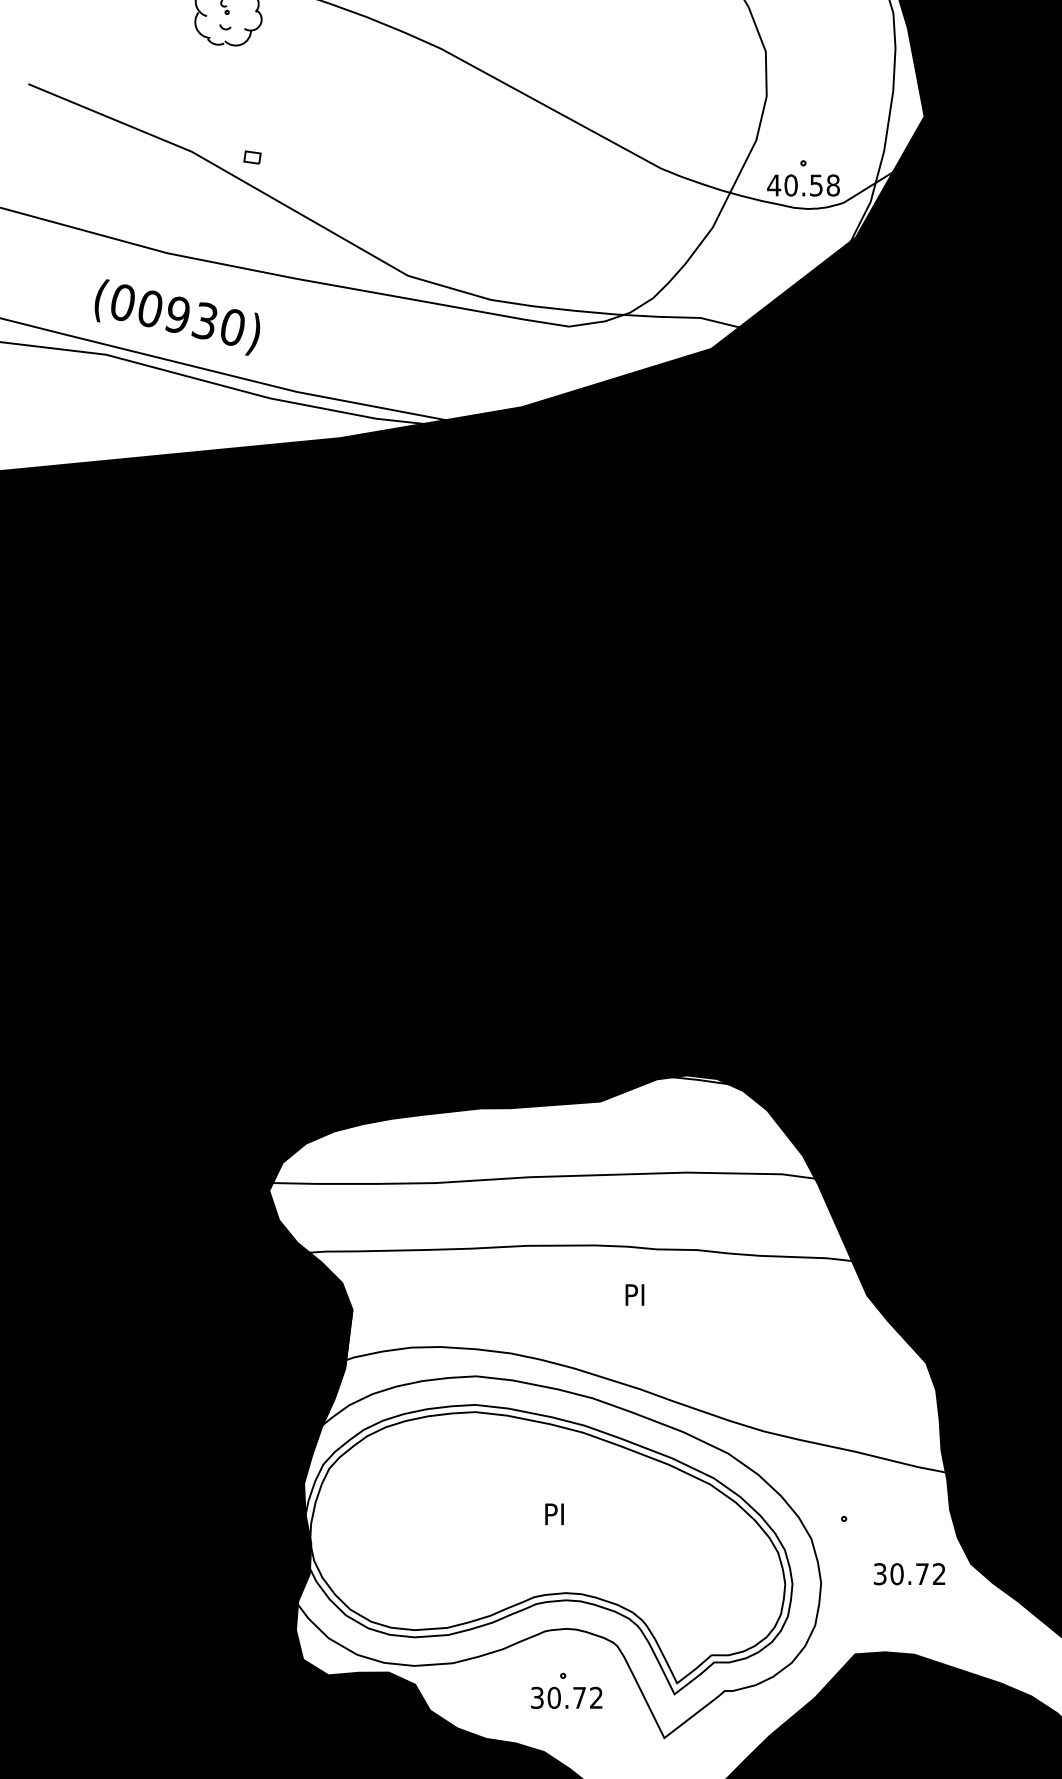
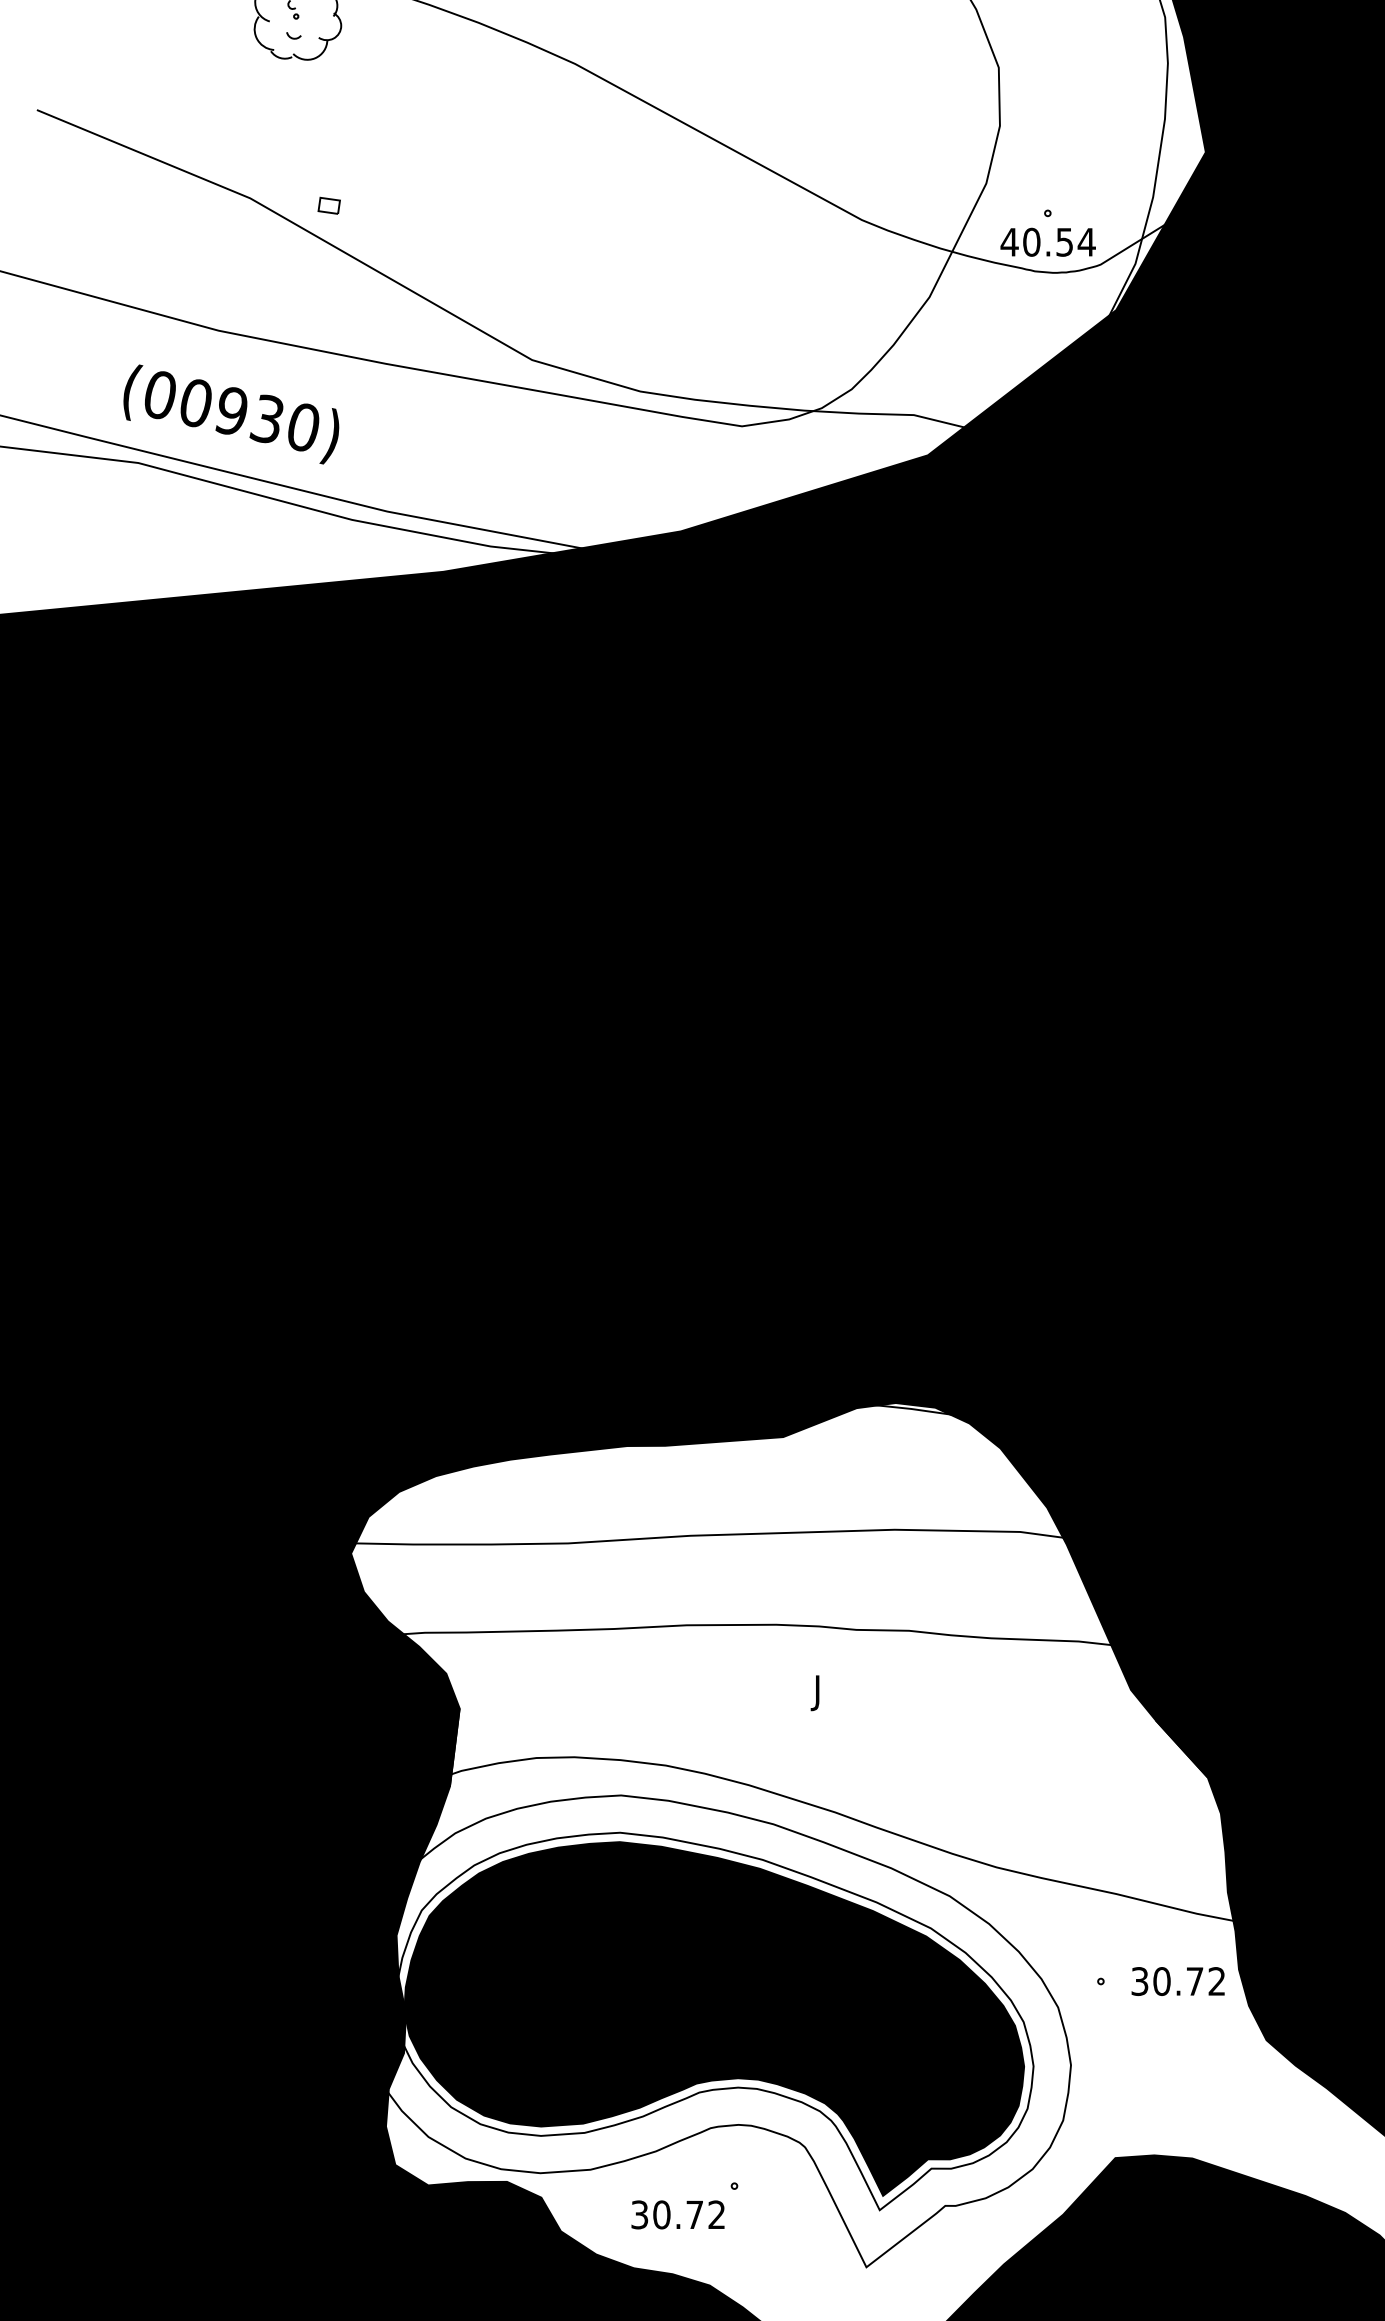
text: (833, 184) -> (1086, 241), 40.58 -> 40.54
text: (632, 1298) -> (825, 1693), PI -> J
fill: (547, 1547) -> (714, 2018), added
text: (908, 1574) -> (1177, 1981), moved
text: (566, 1697) -> (677, 2214), moved

